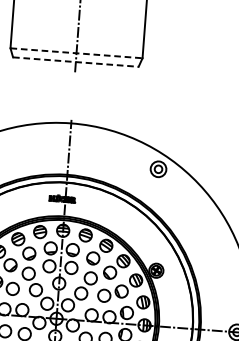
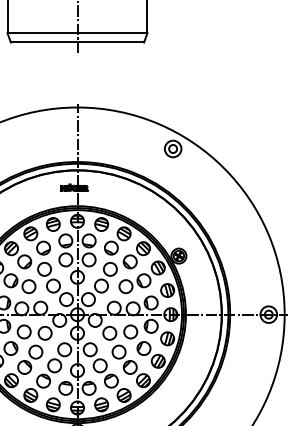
line: (76, 53) -> (77, 33), dashed -> solid
line: (75, 62) -> (77, 42), dashed -> solid

